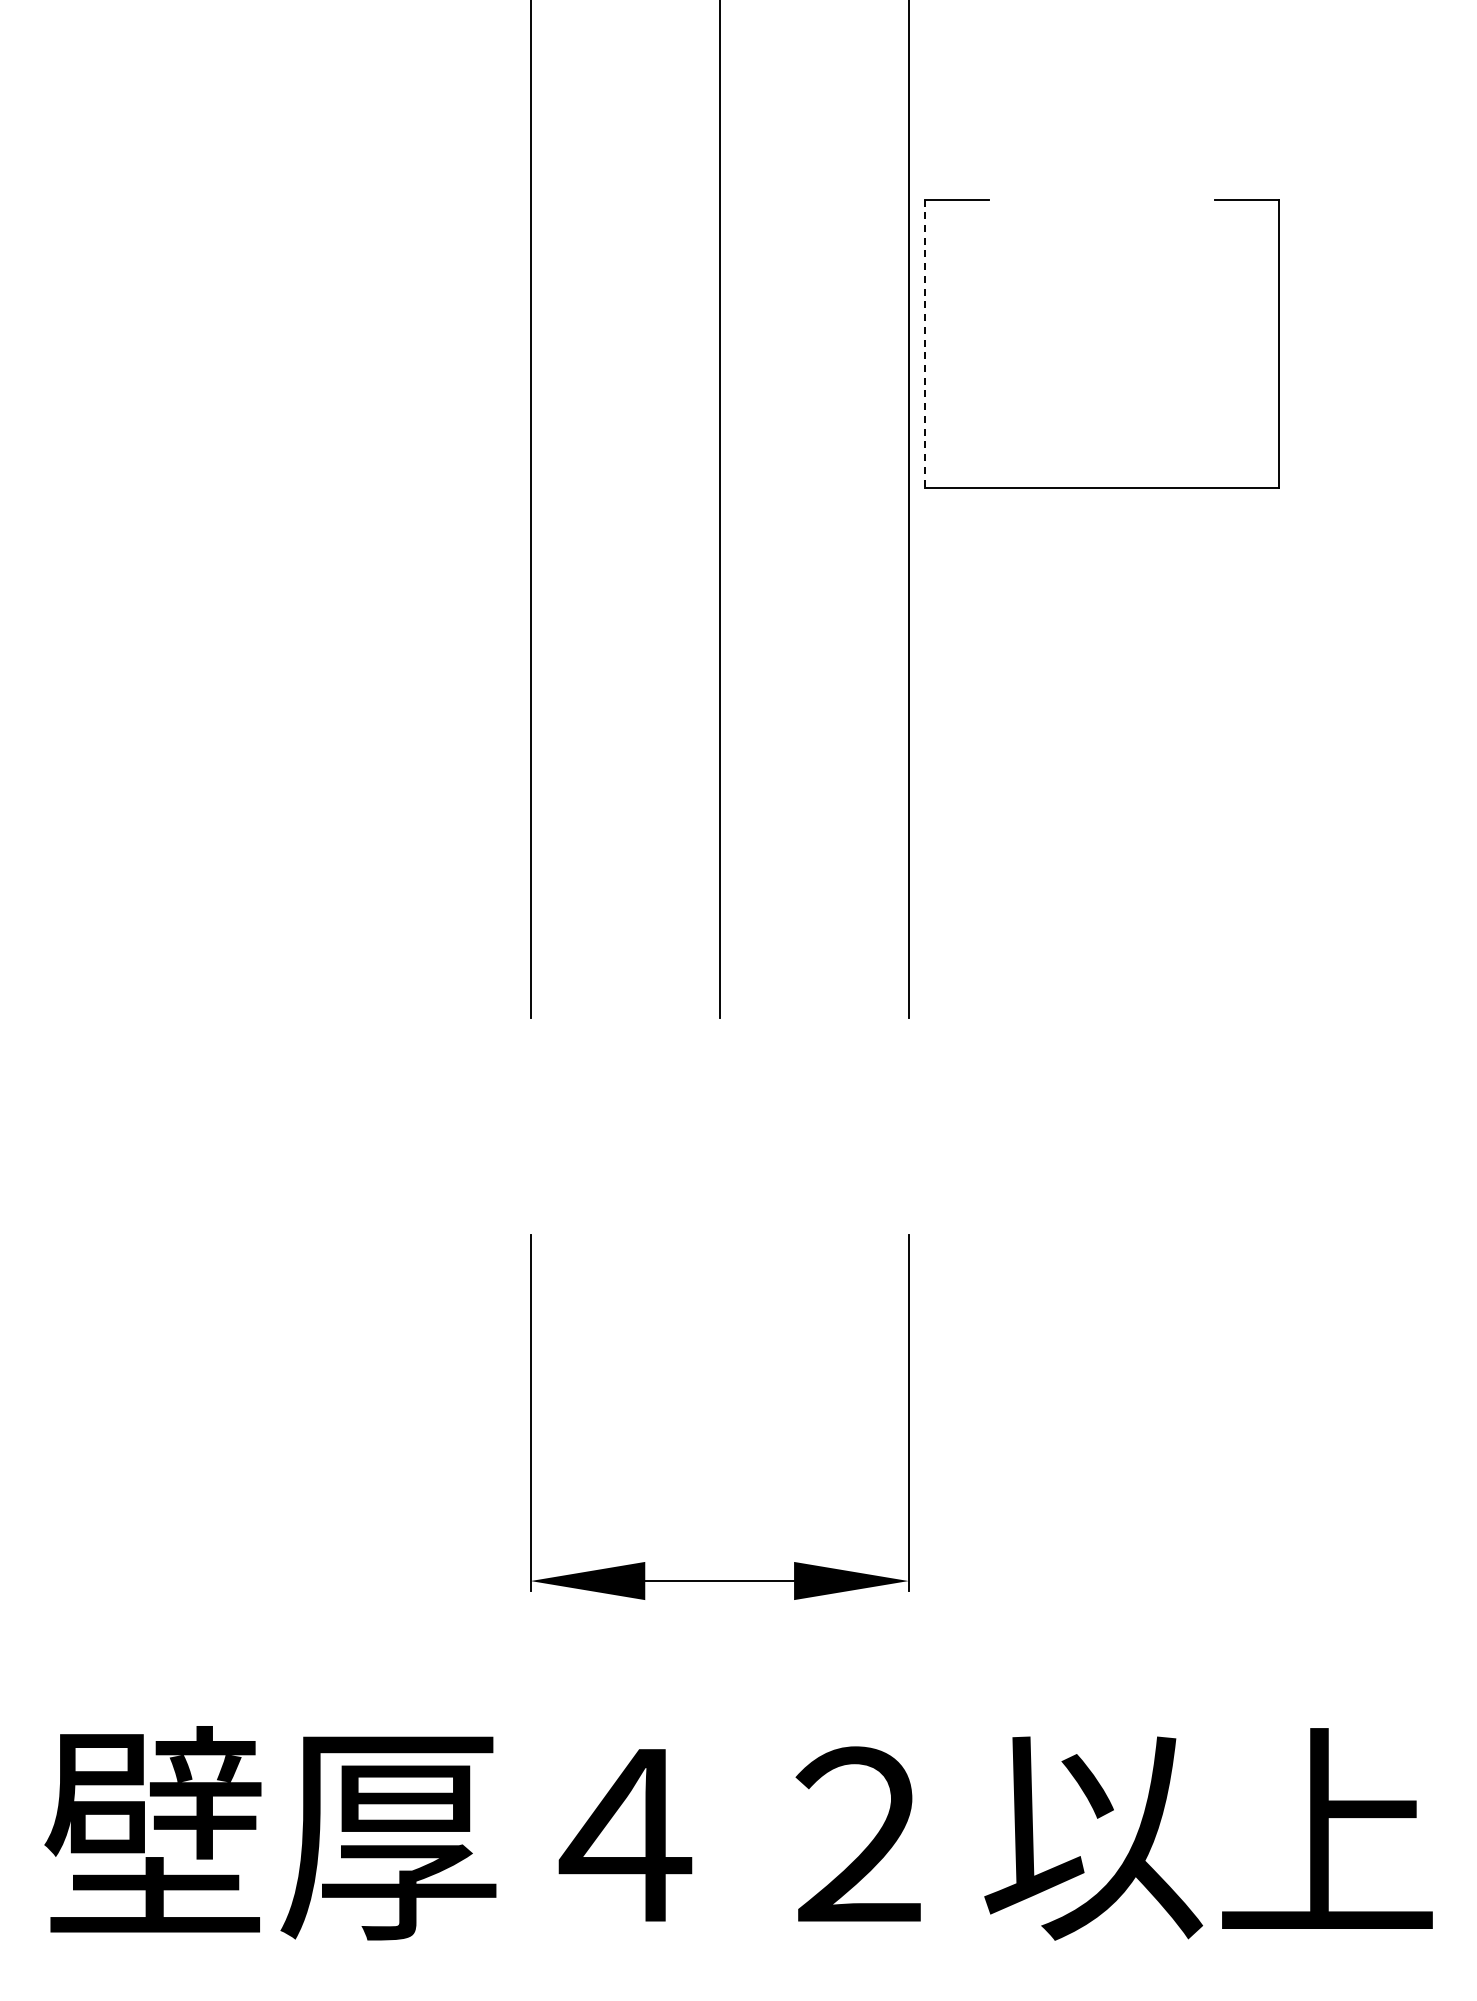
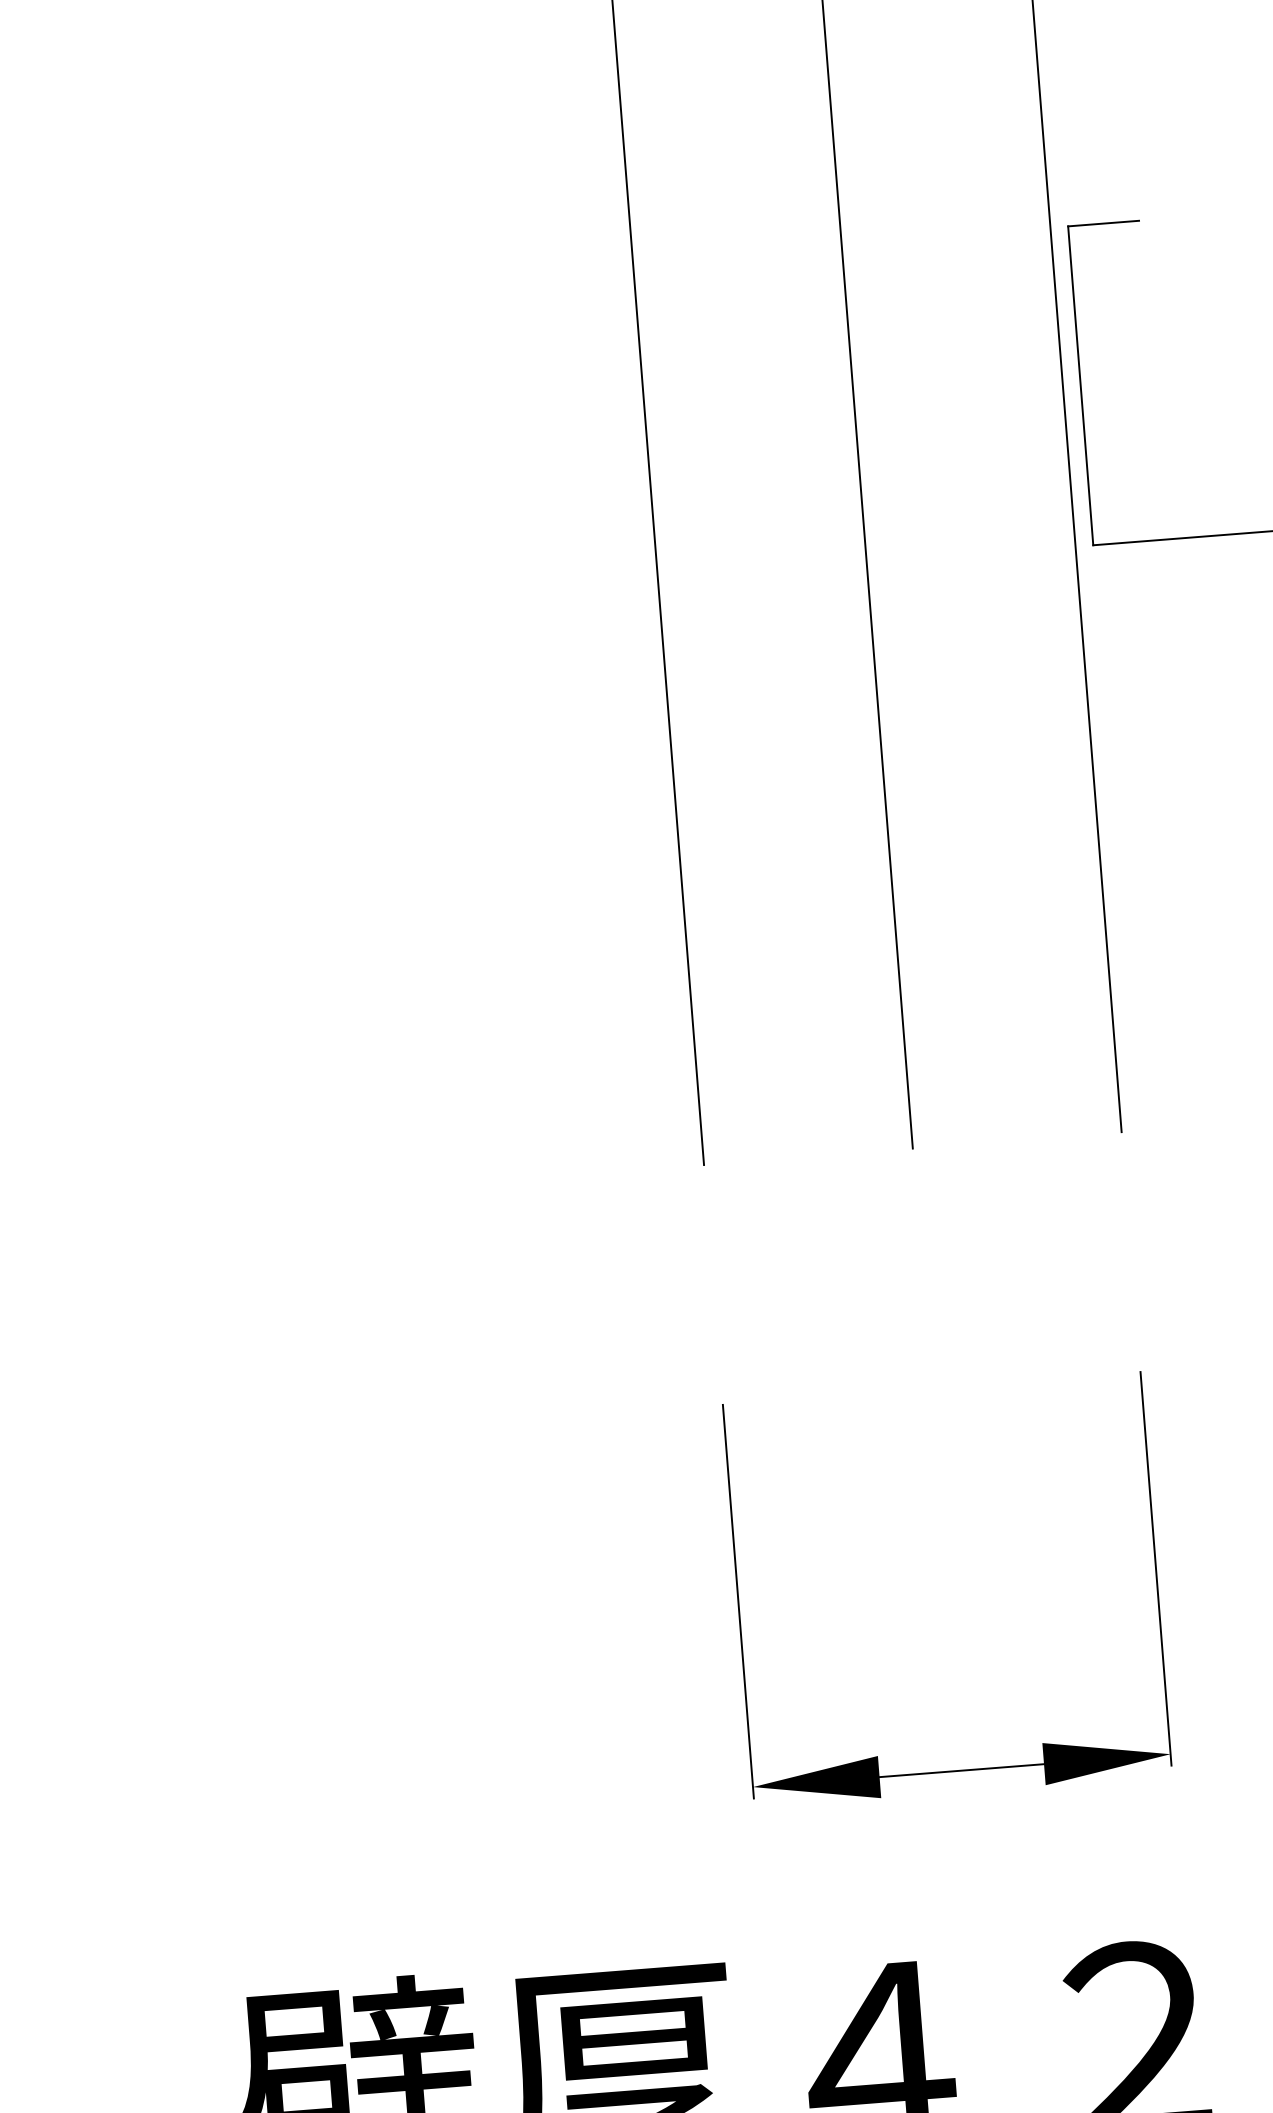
line: (924, 344) -> (1080, 386), dashed -> solid

